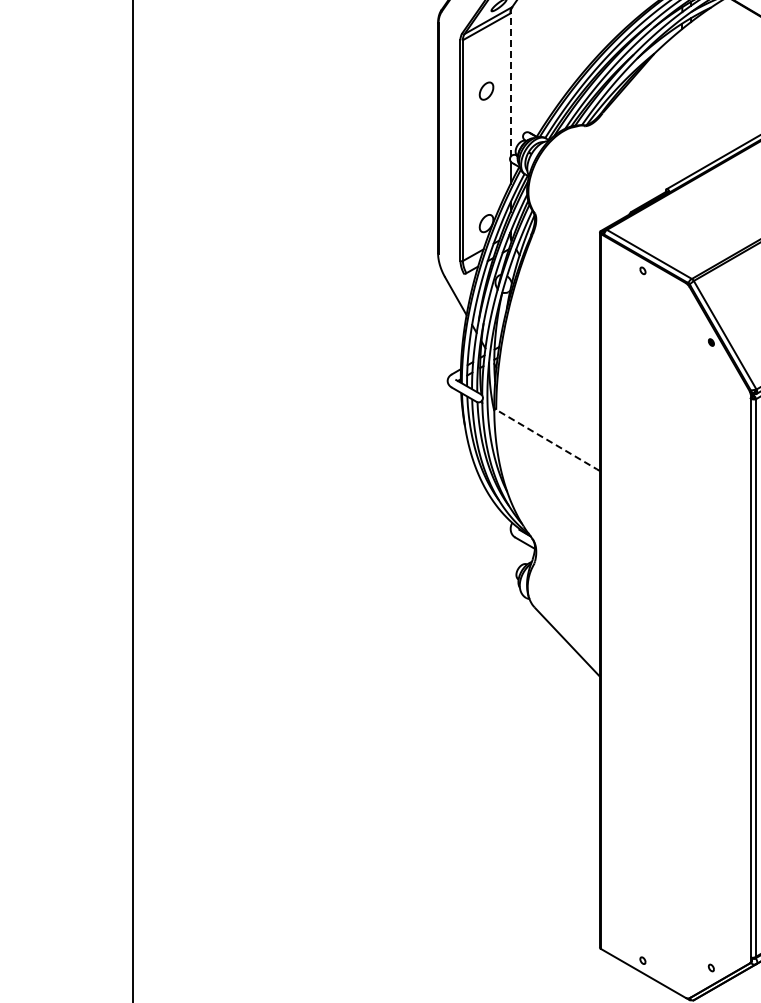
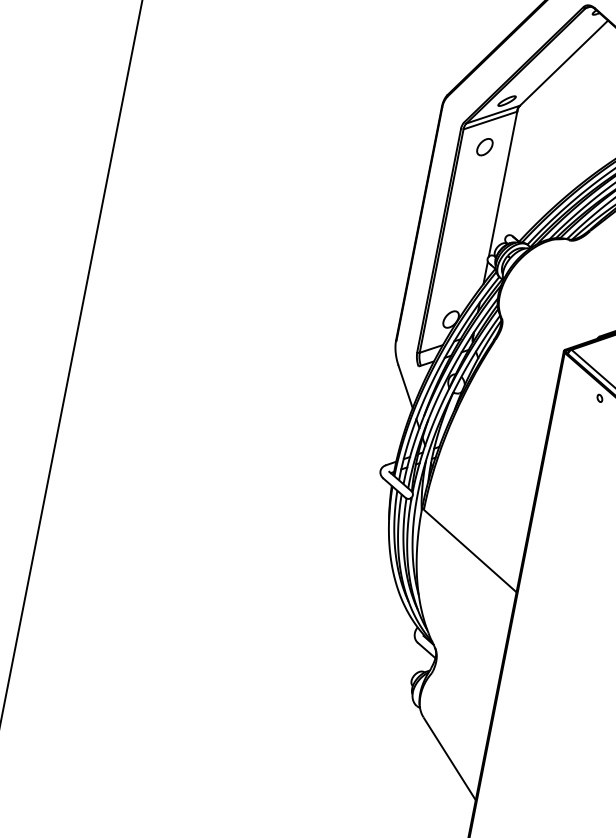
line: (510, 84) -> (502, 183), dashed -> solid
part: (486, 90) -> (484, 146), moved
line: (548, 440) -> (470, 551), dashed -> solid

